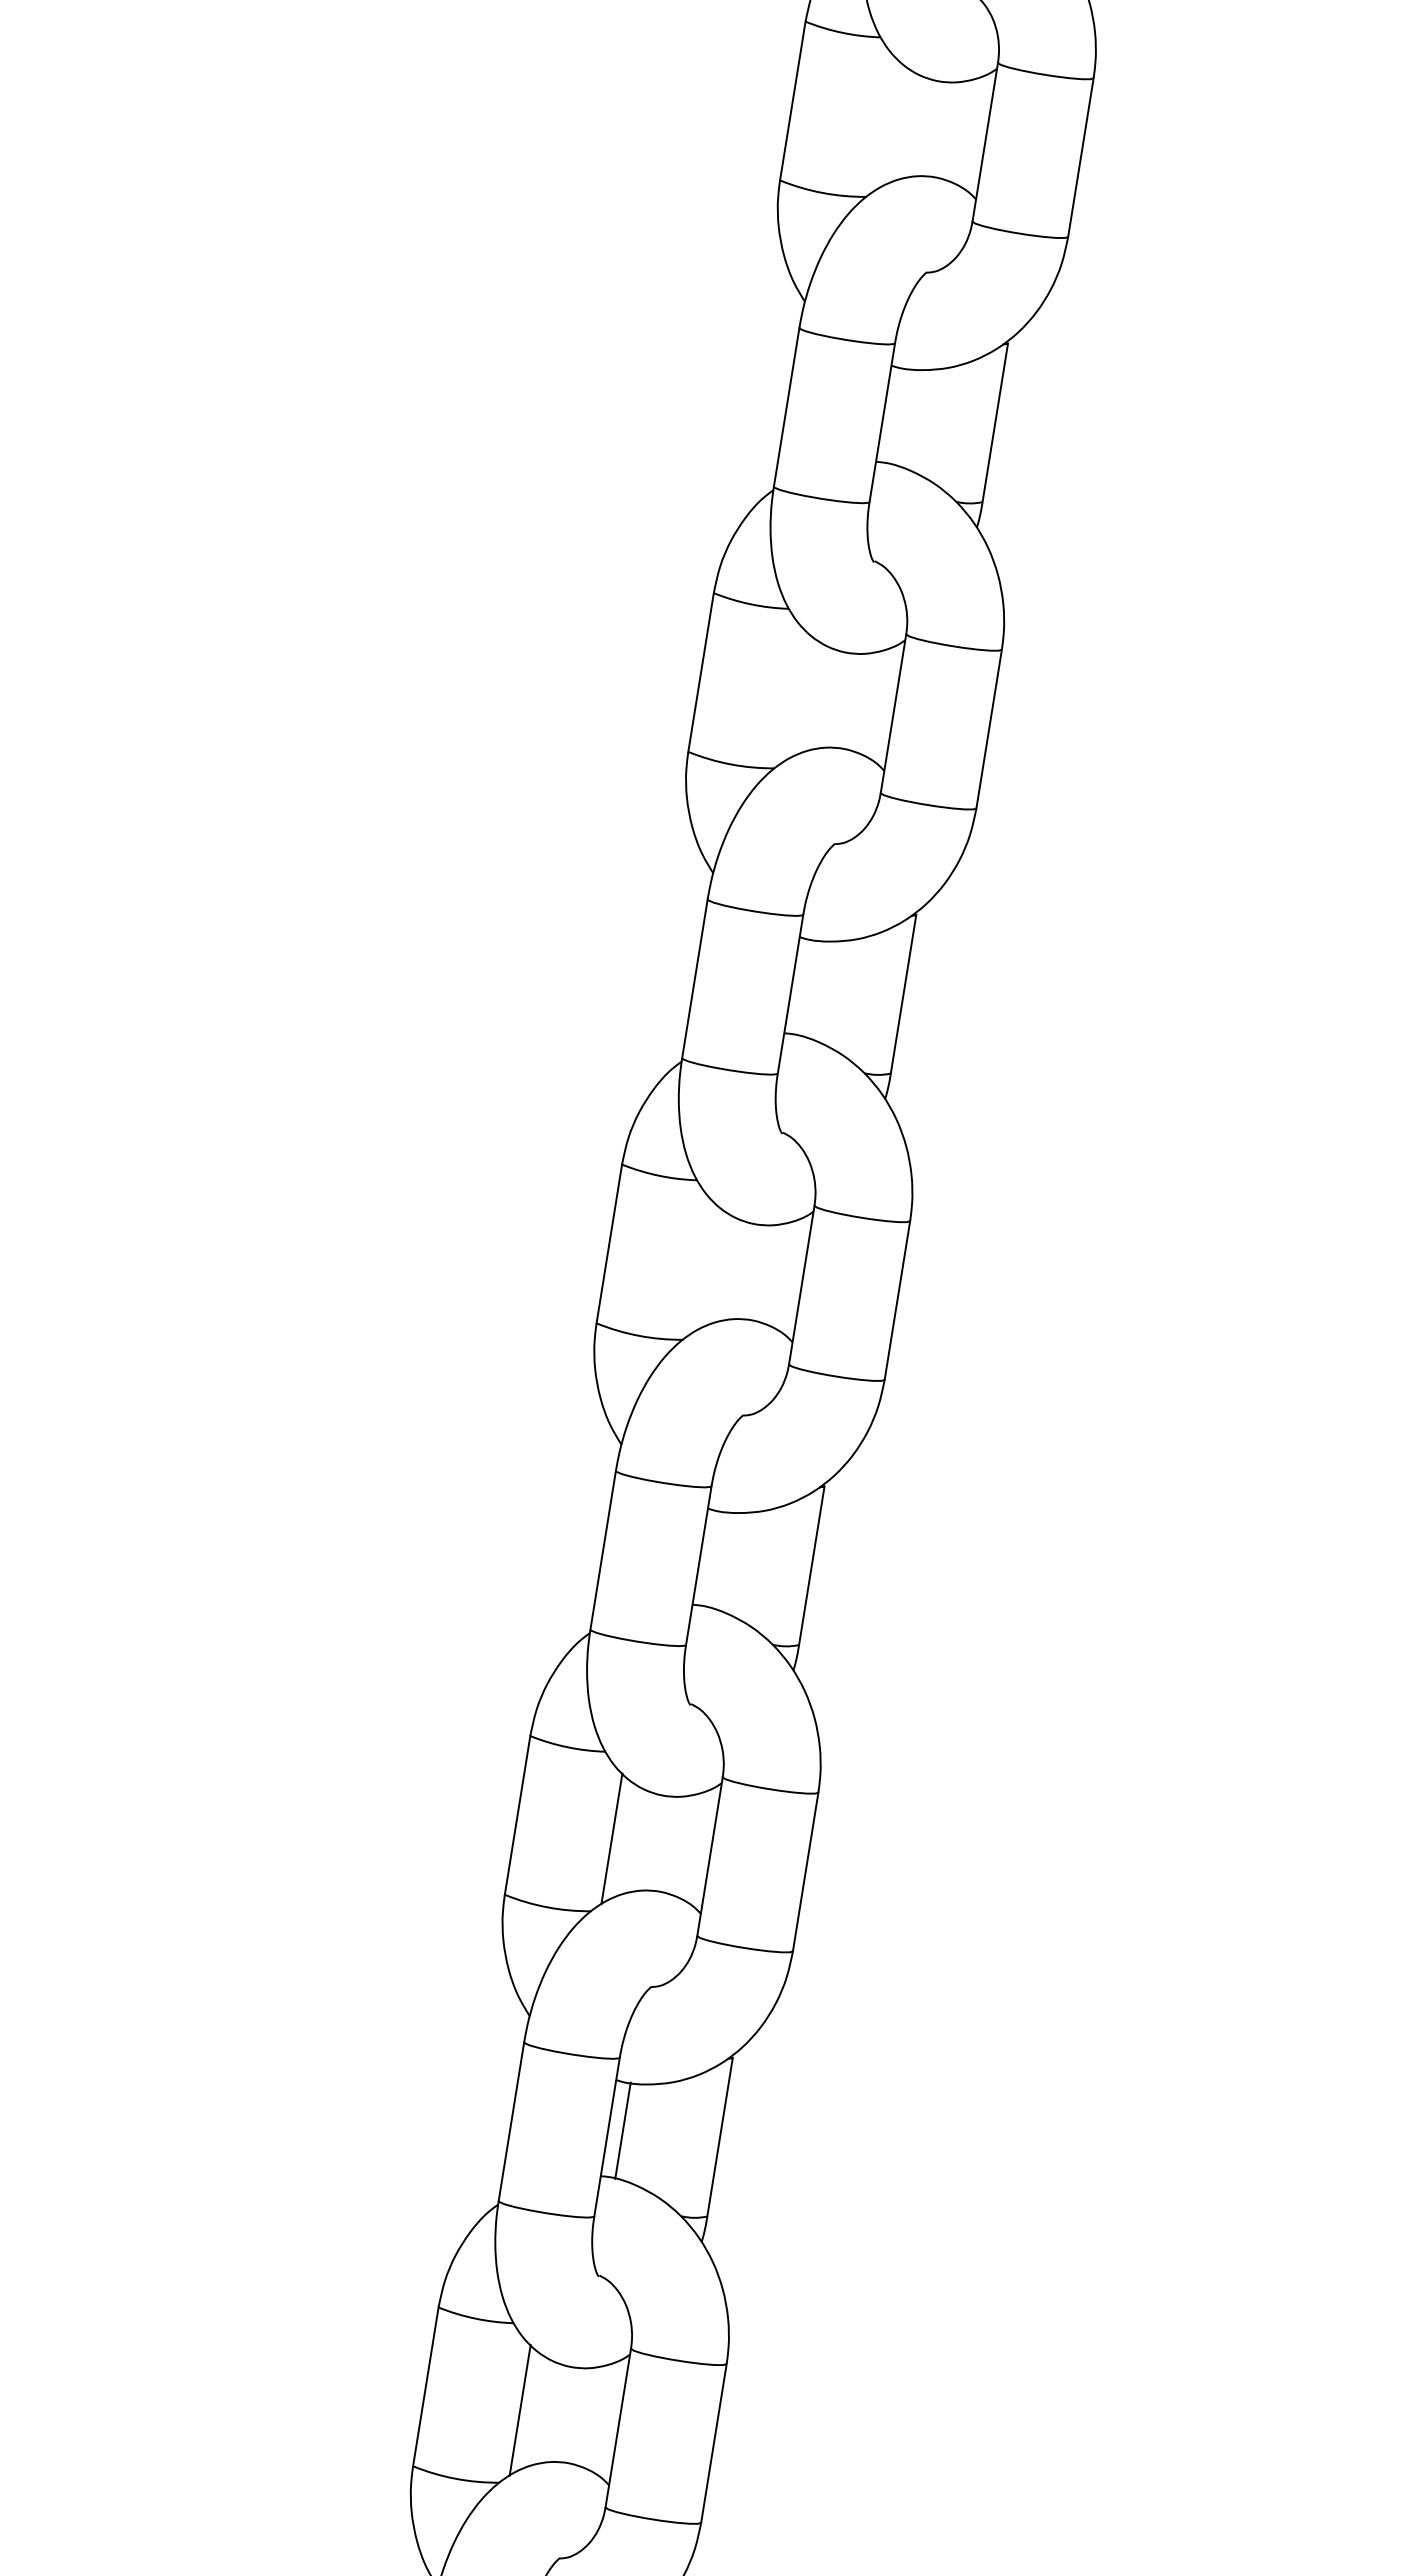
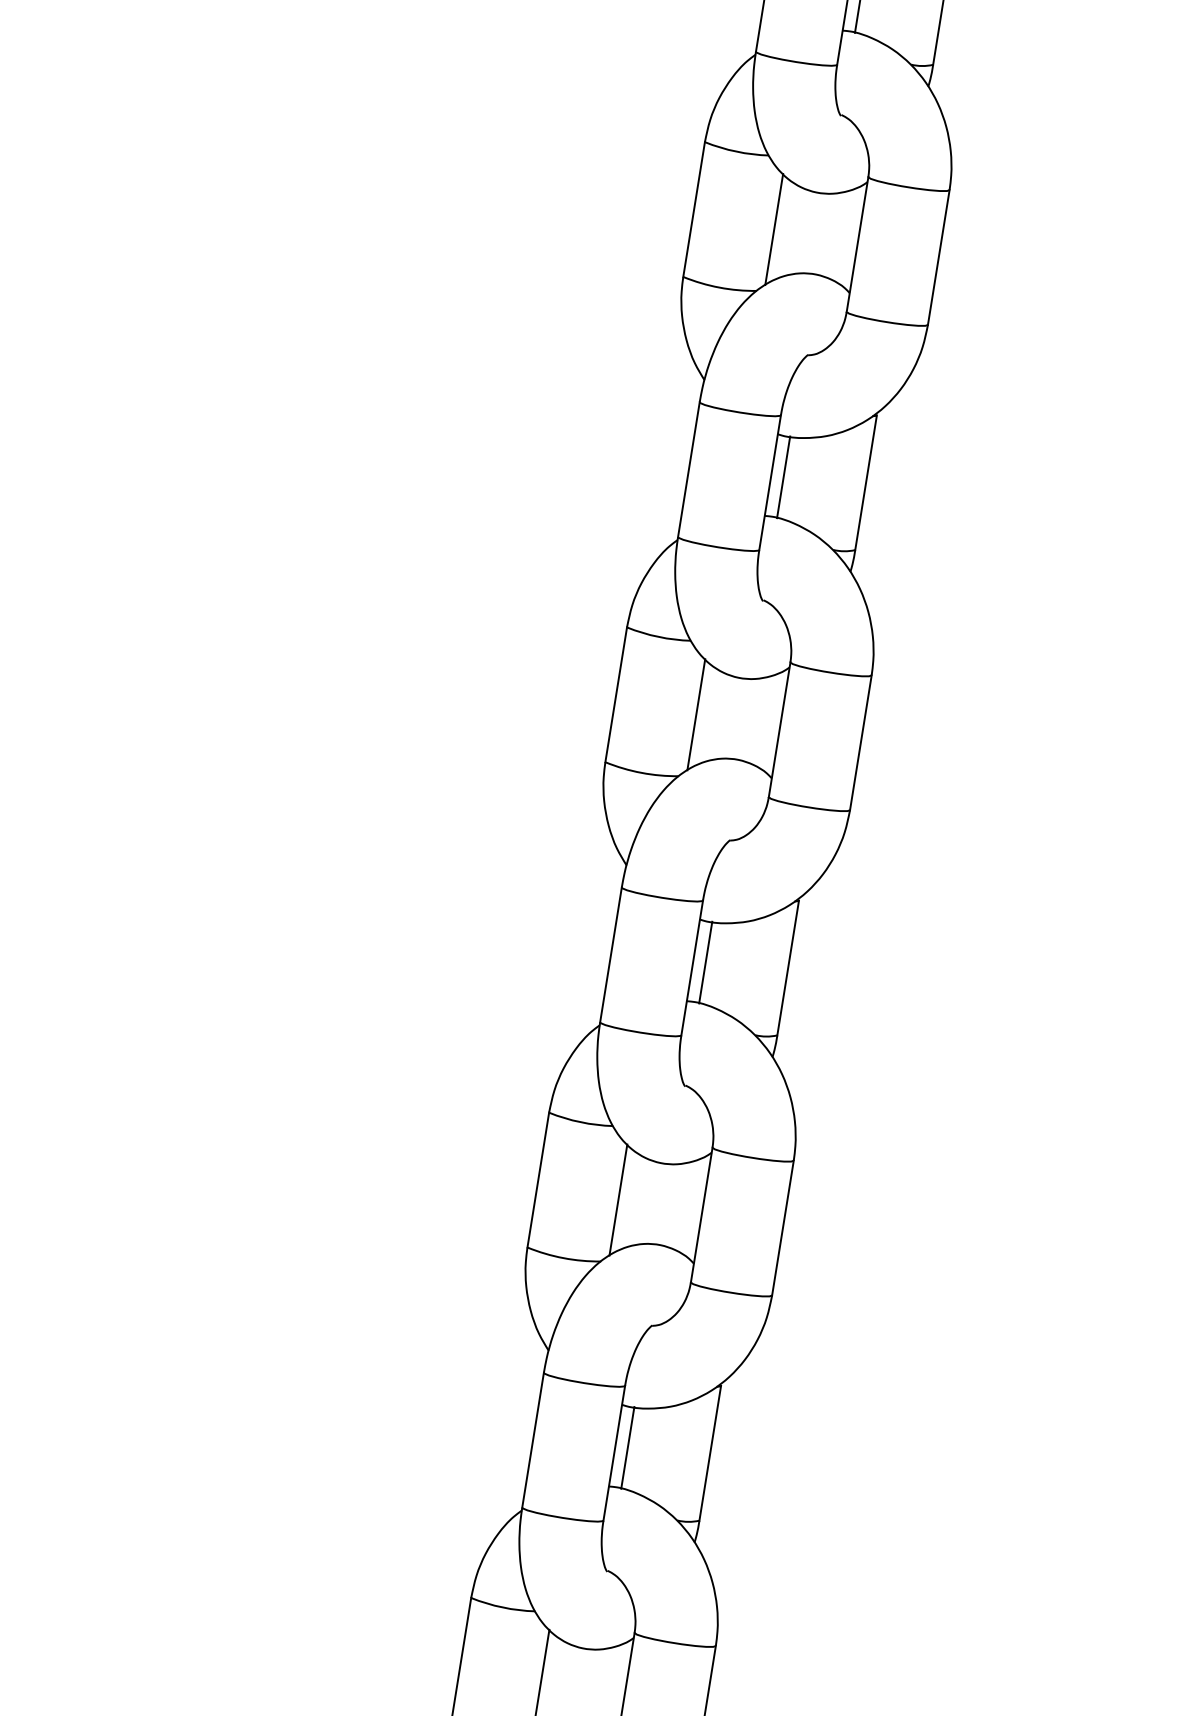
line: (886, 124) -> (773, 229), added
line: (897, 416) -> (783, 477), added
line: (794, 695) -> (695, 714), added
line: (806, 987) -> (705, 962), added
line: (703, 1267) -> (618, 1200), added
line: (714, 1559) -> (627, 1448), added

